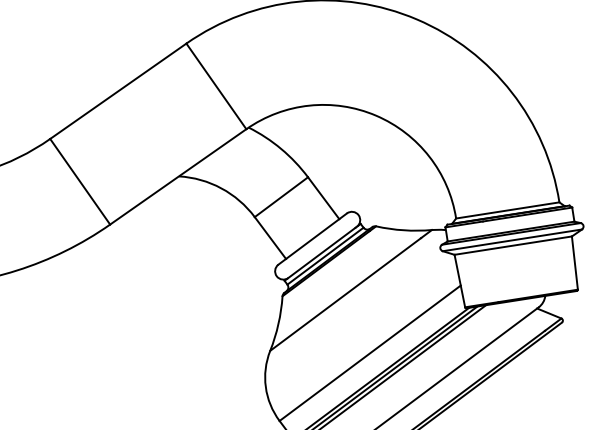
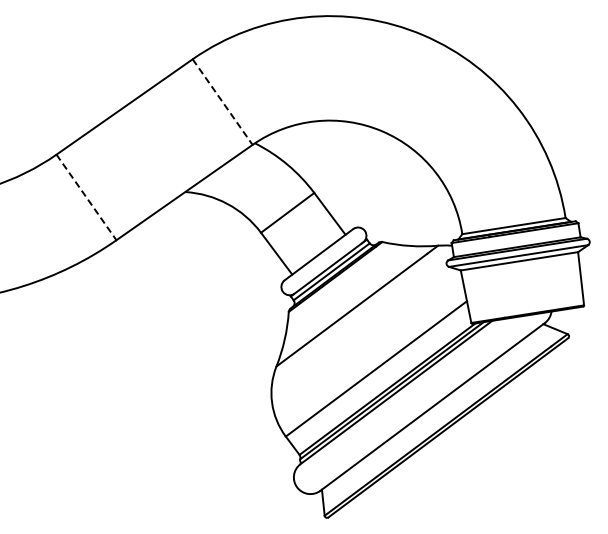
line: (216, 86) -> (222, 102), solid -> dashed
line: (80, 181) -> (86, 197), solid -> dashed

